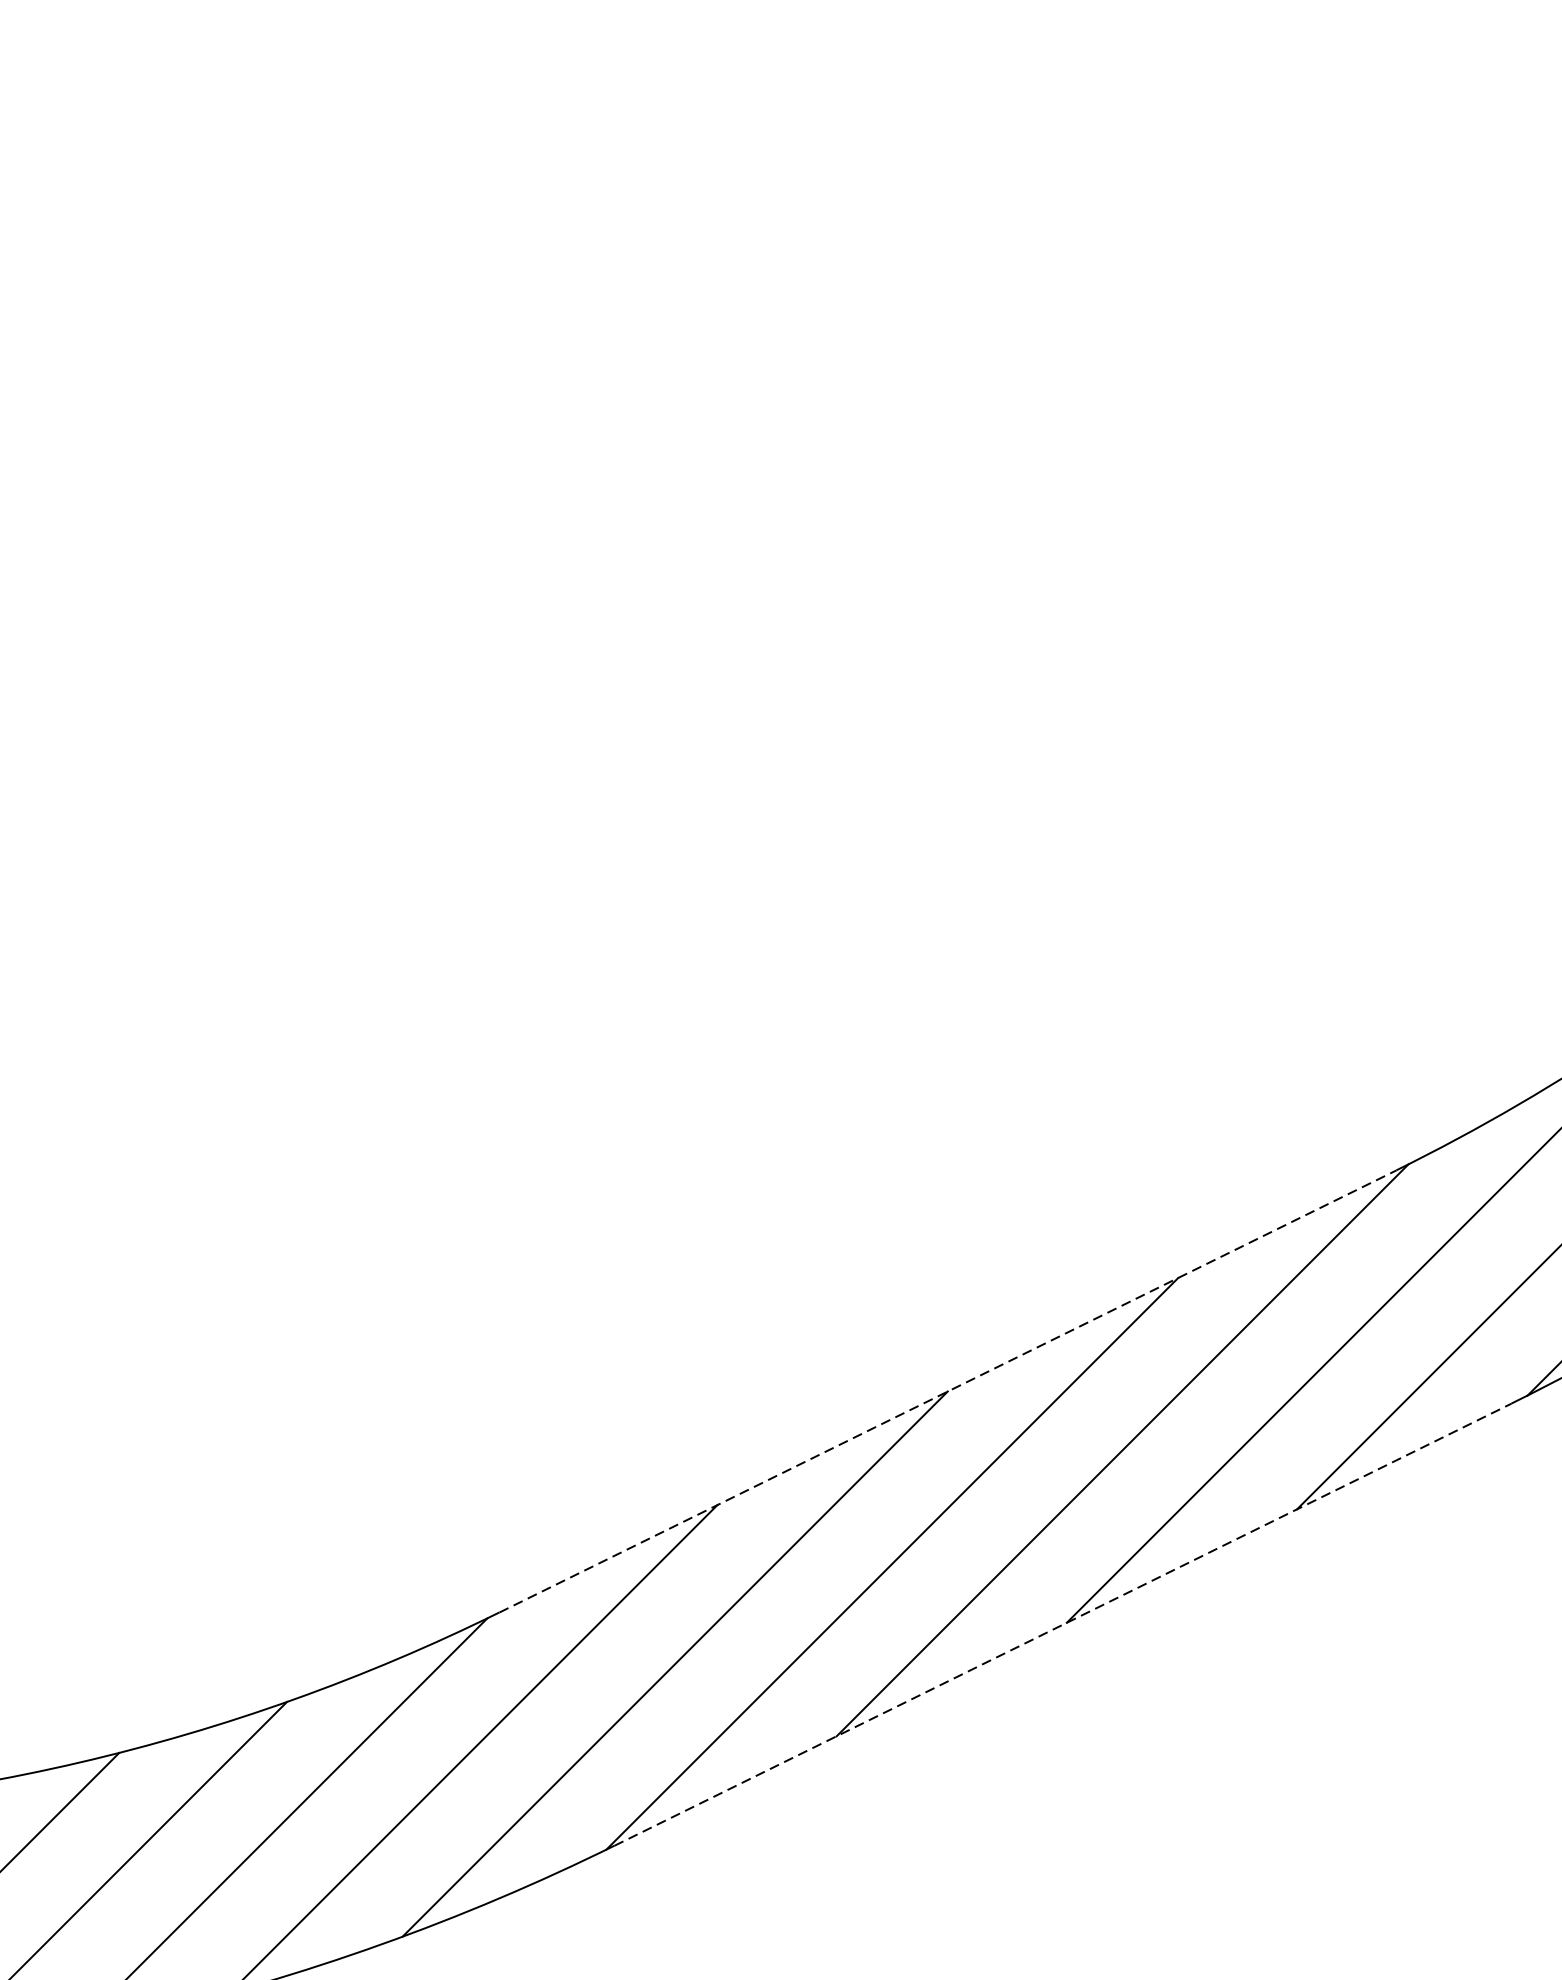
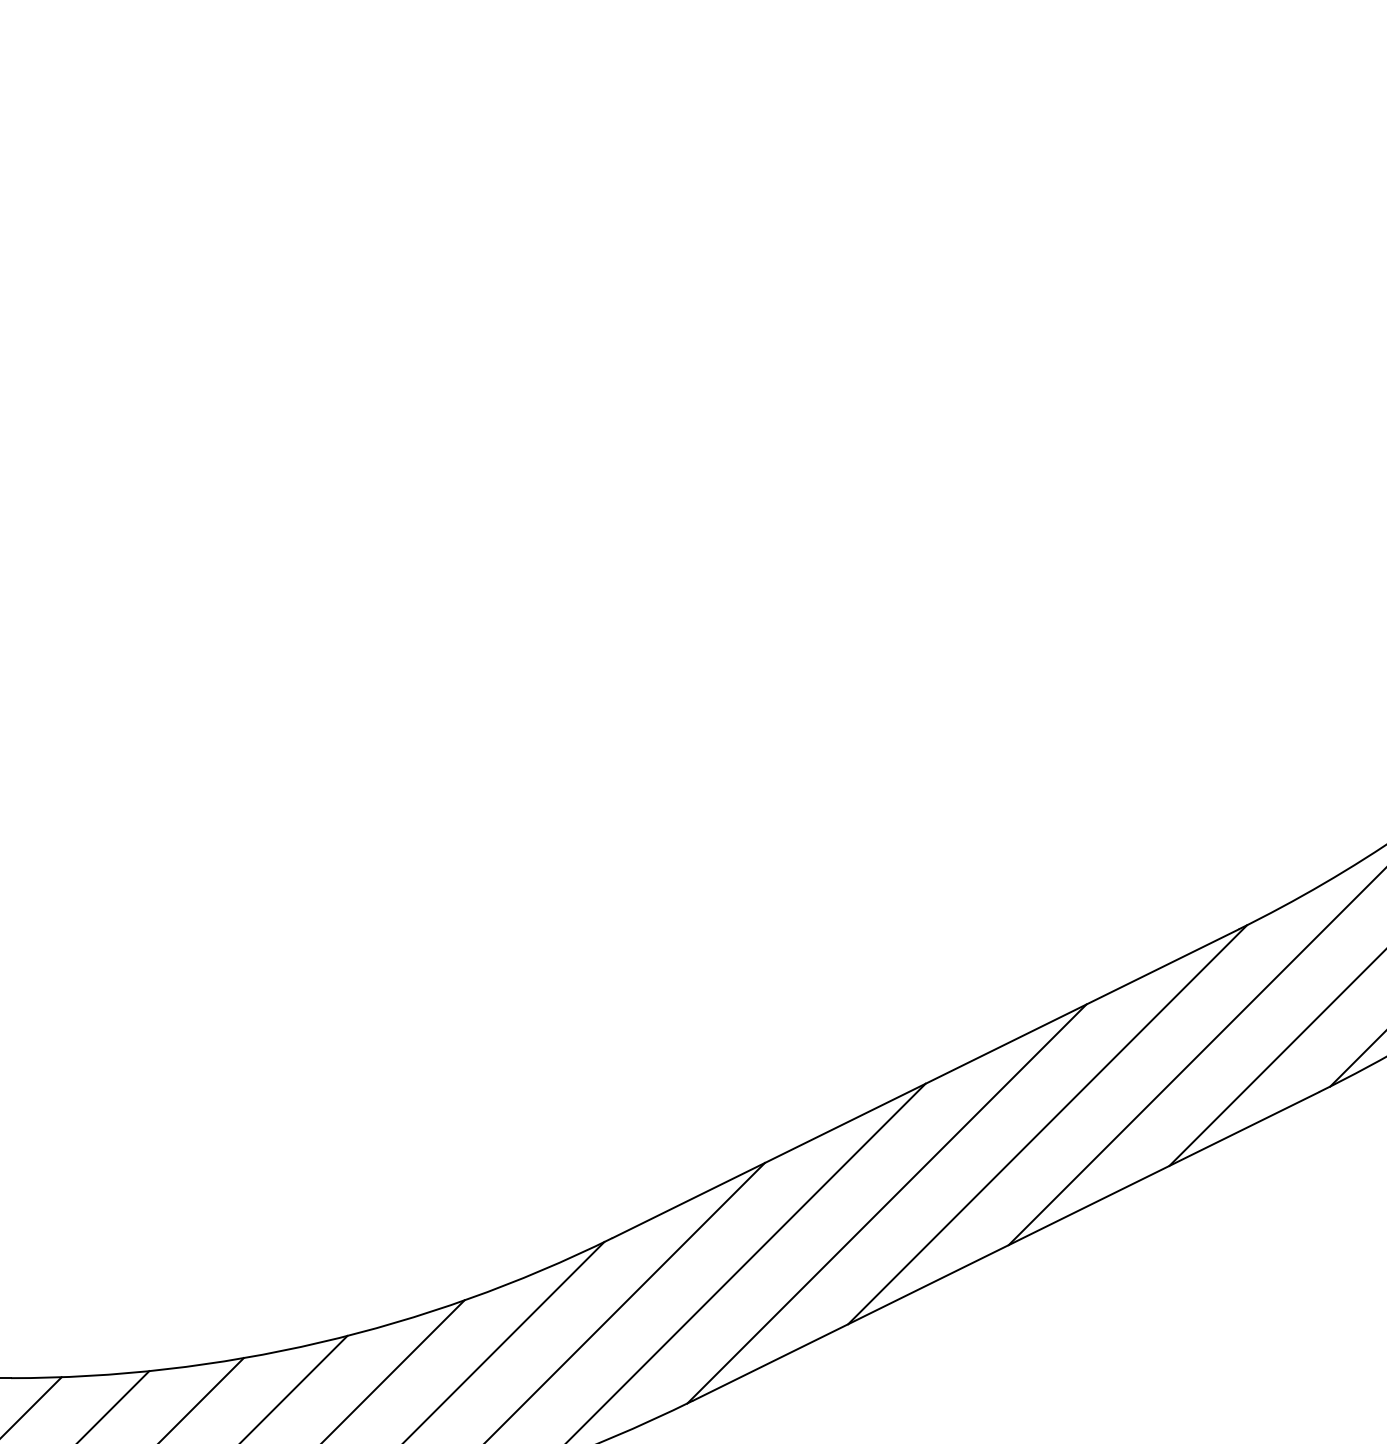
line: (947, 1391) -> (925, 1083), dashed -> solid
line: (1063, 1624) -> (1006, 1246), dashed -> solid

